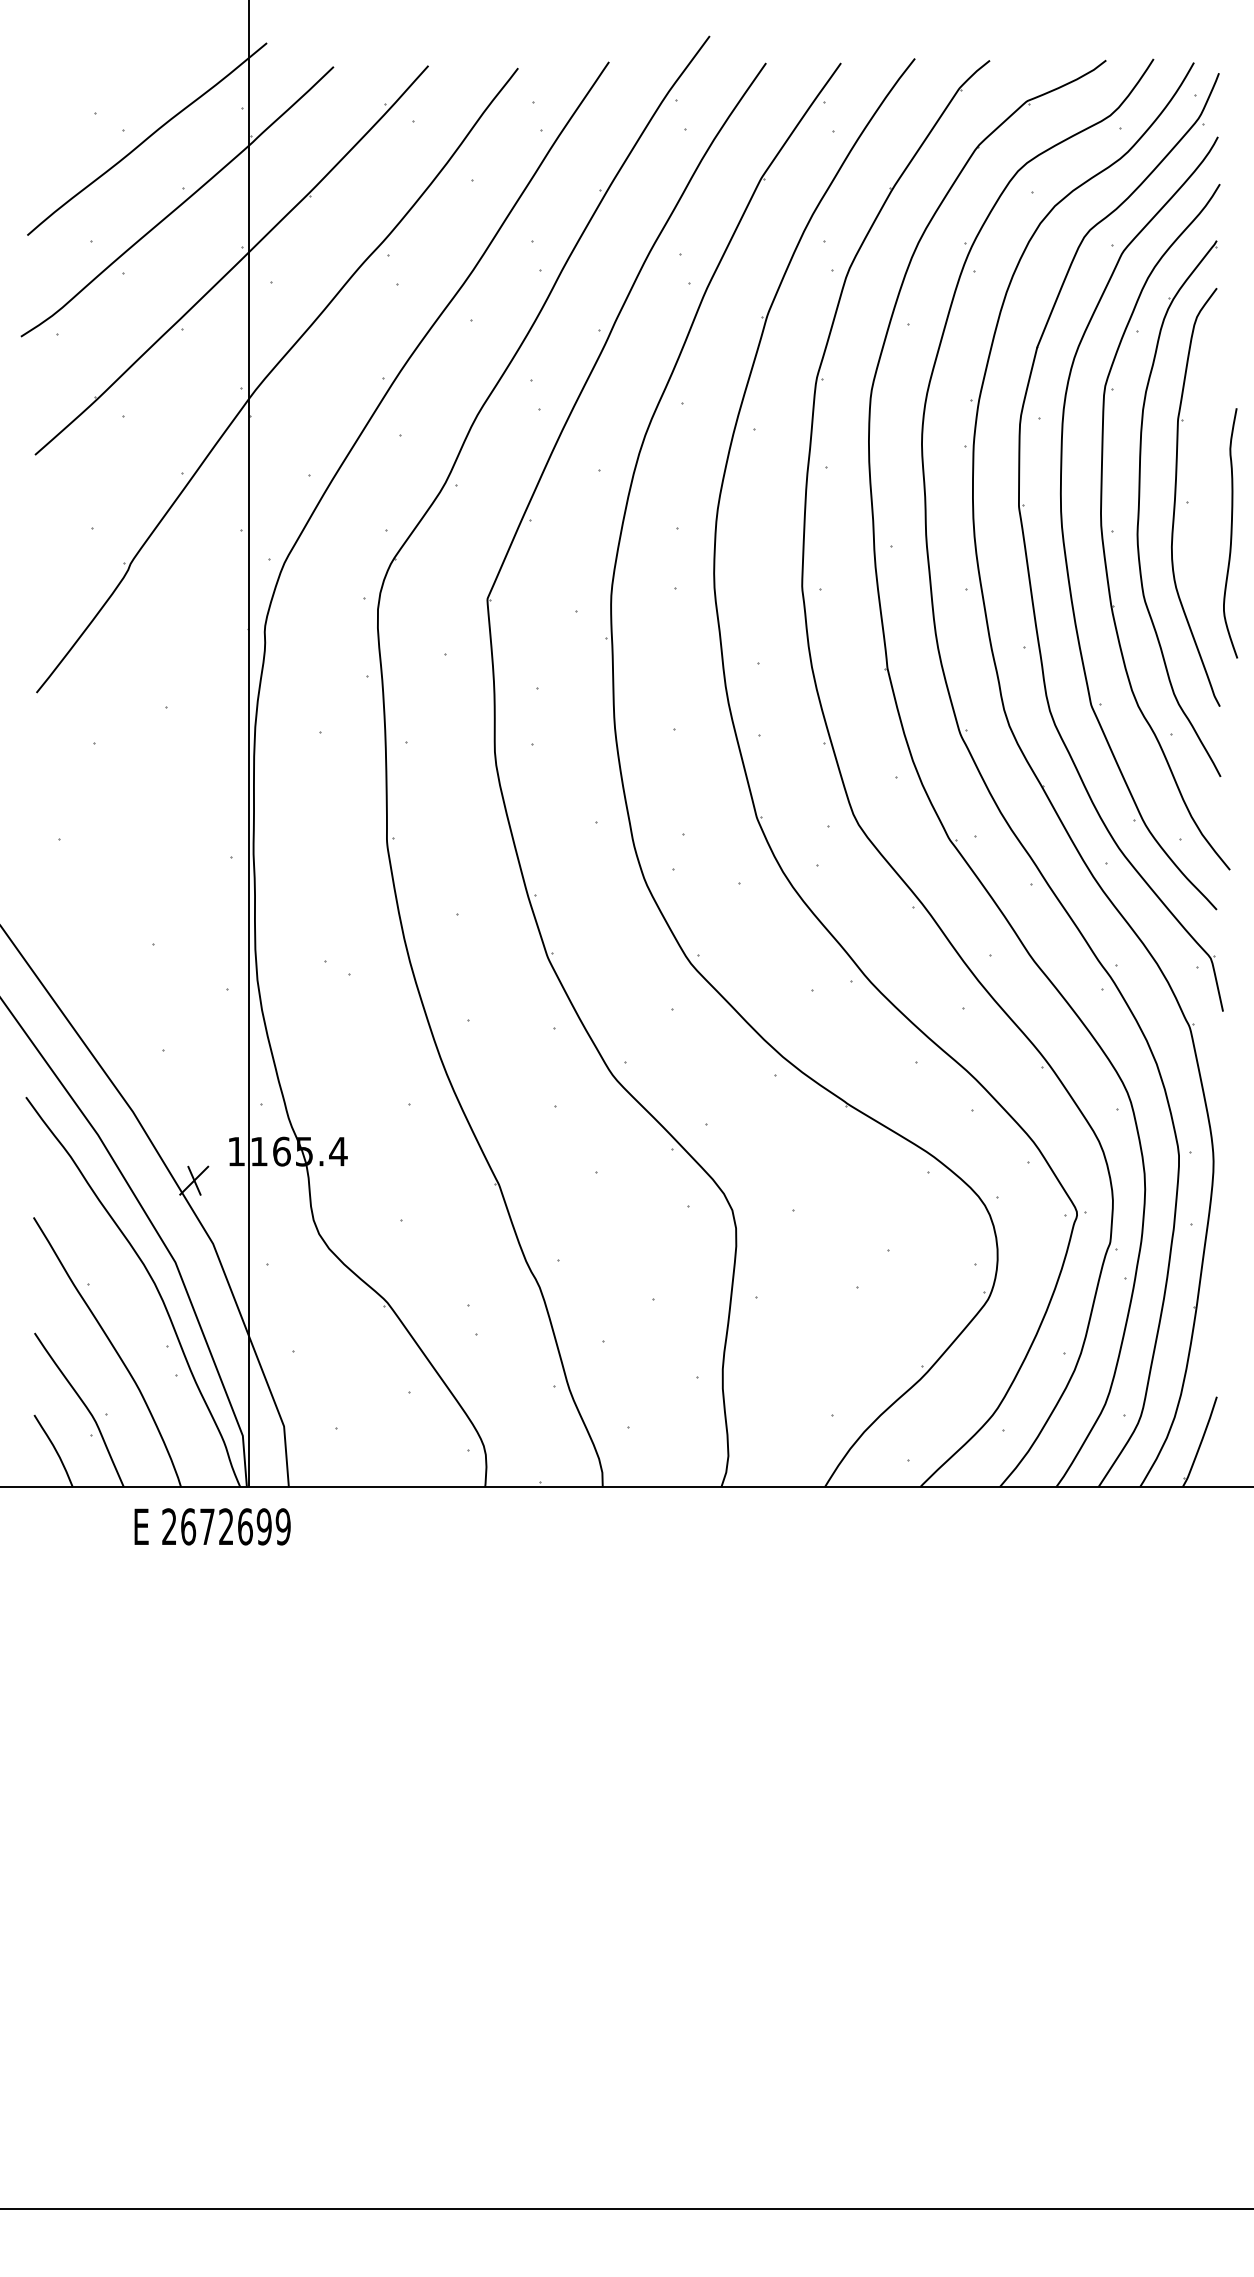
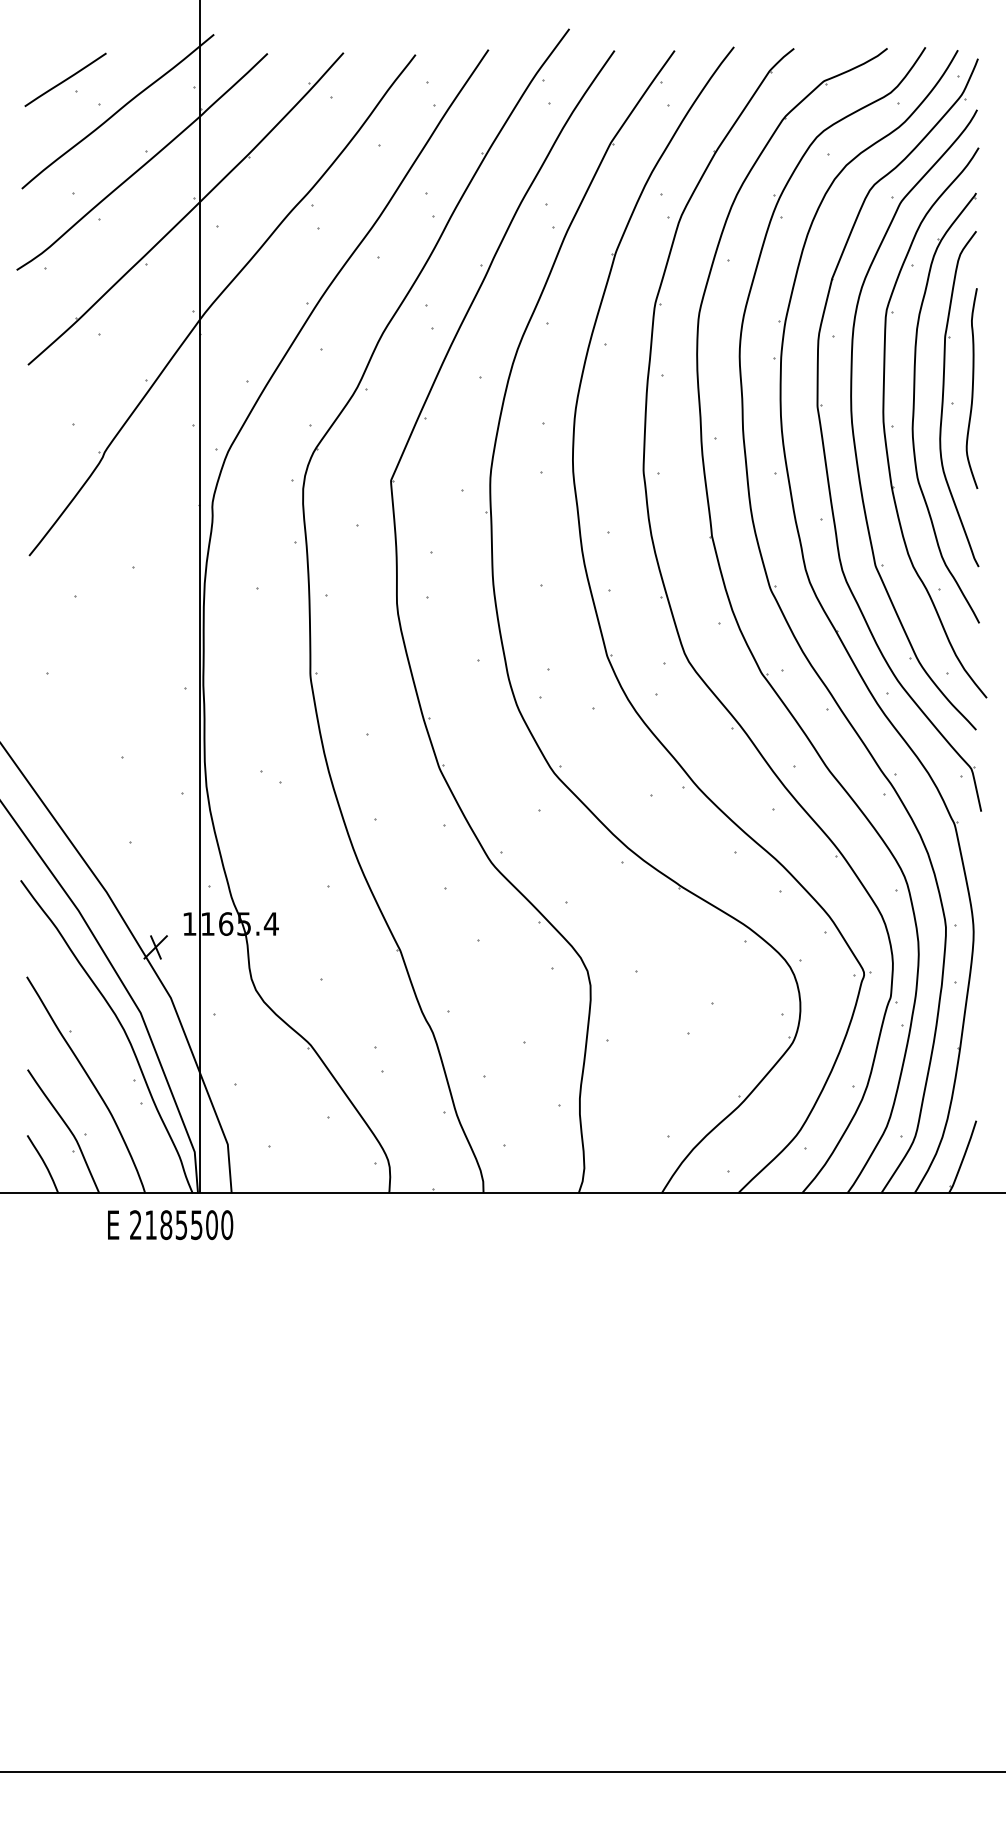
line: (81, 99) -> (65, 79), added
curve: (1230, 533) -> (972, 388), moved
text: (235, 1526) -> (188, 1224), 2672699 -> 2185500

